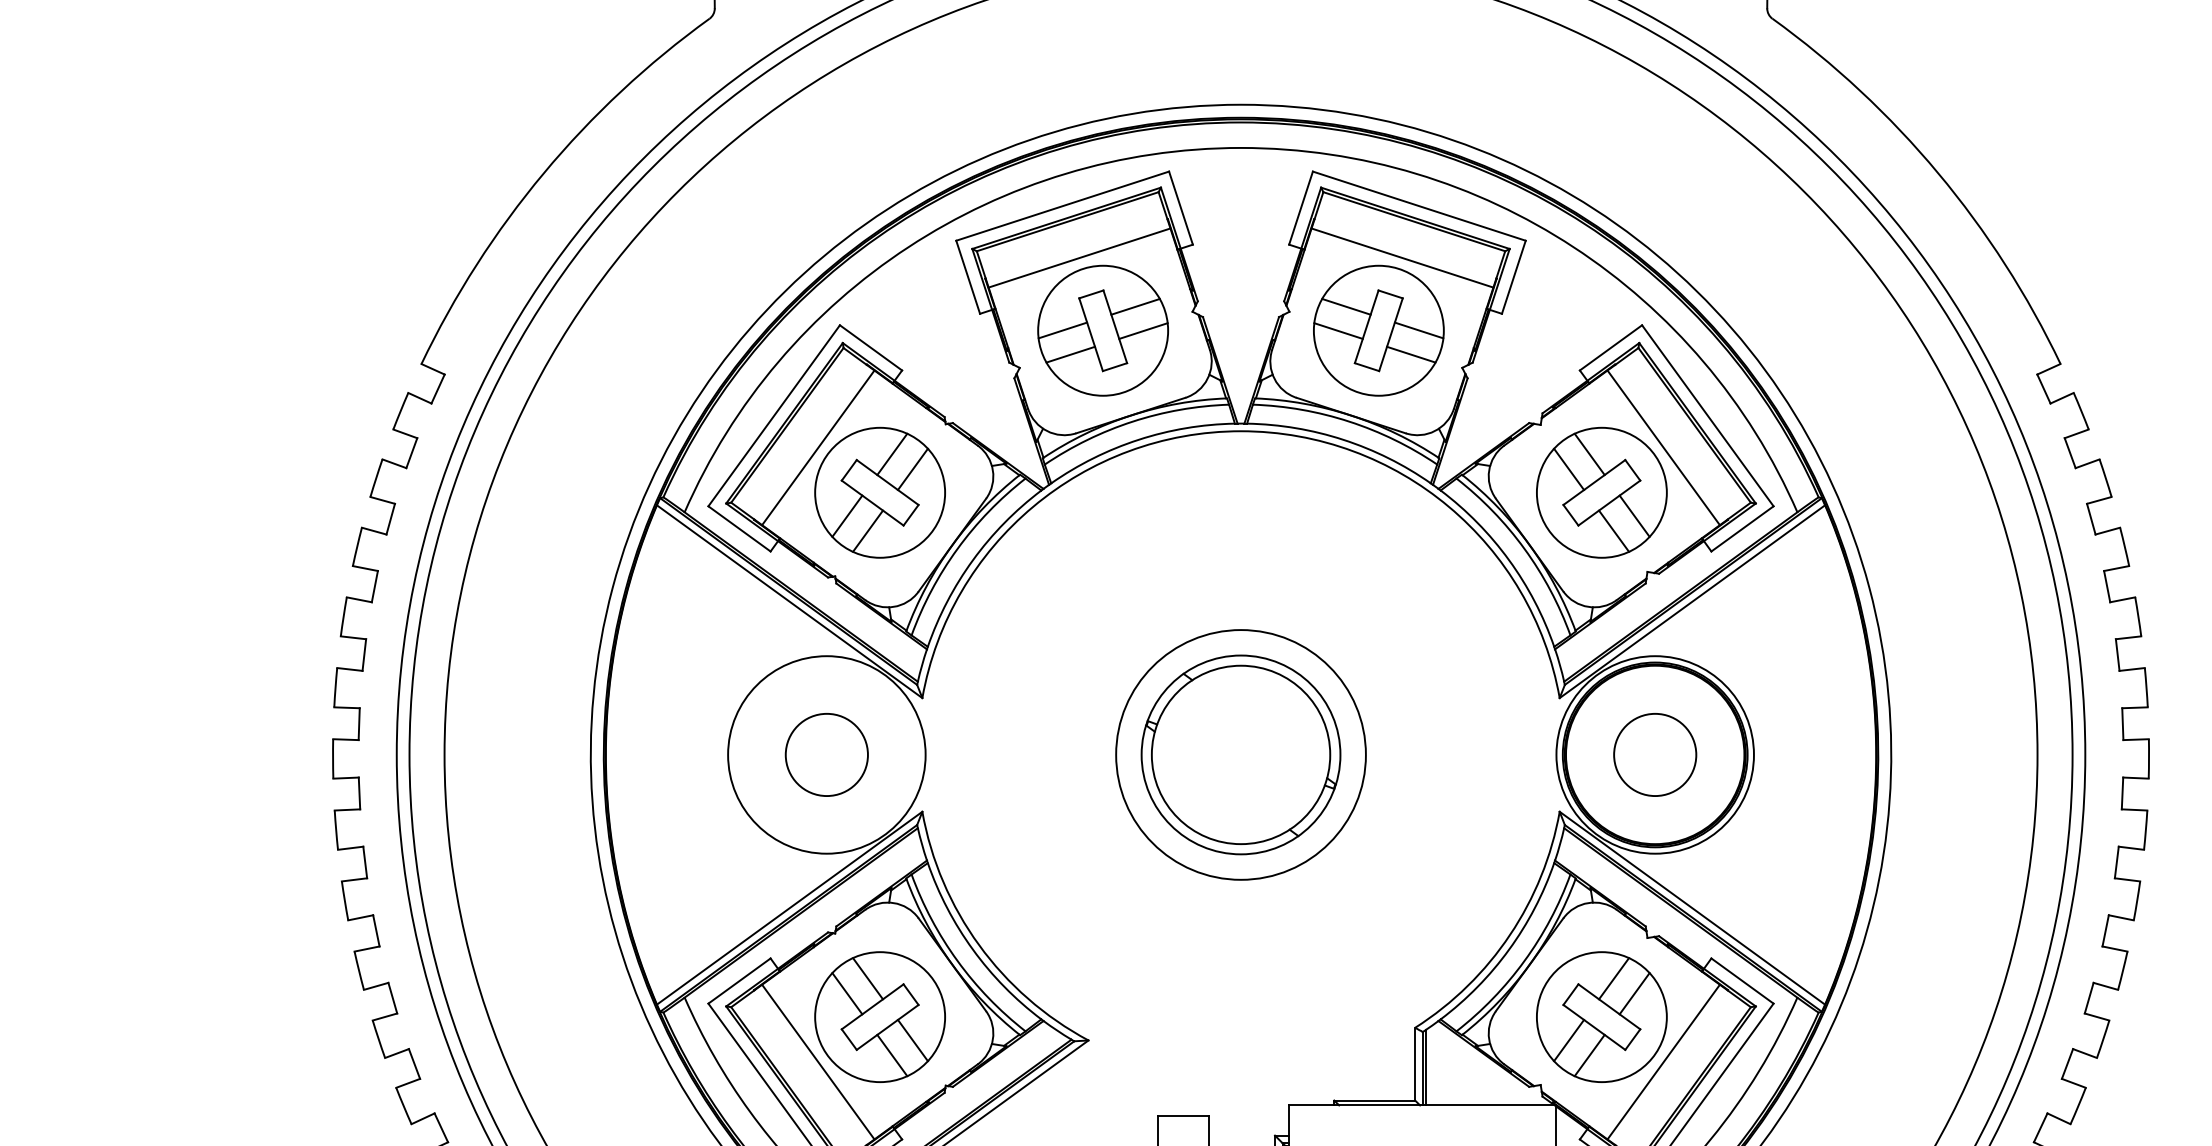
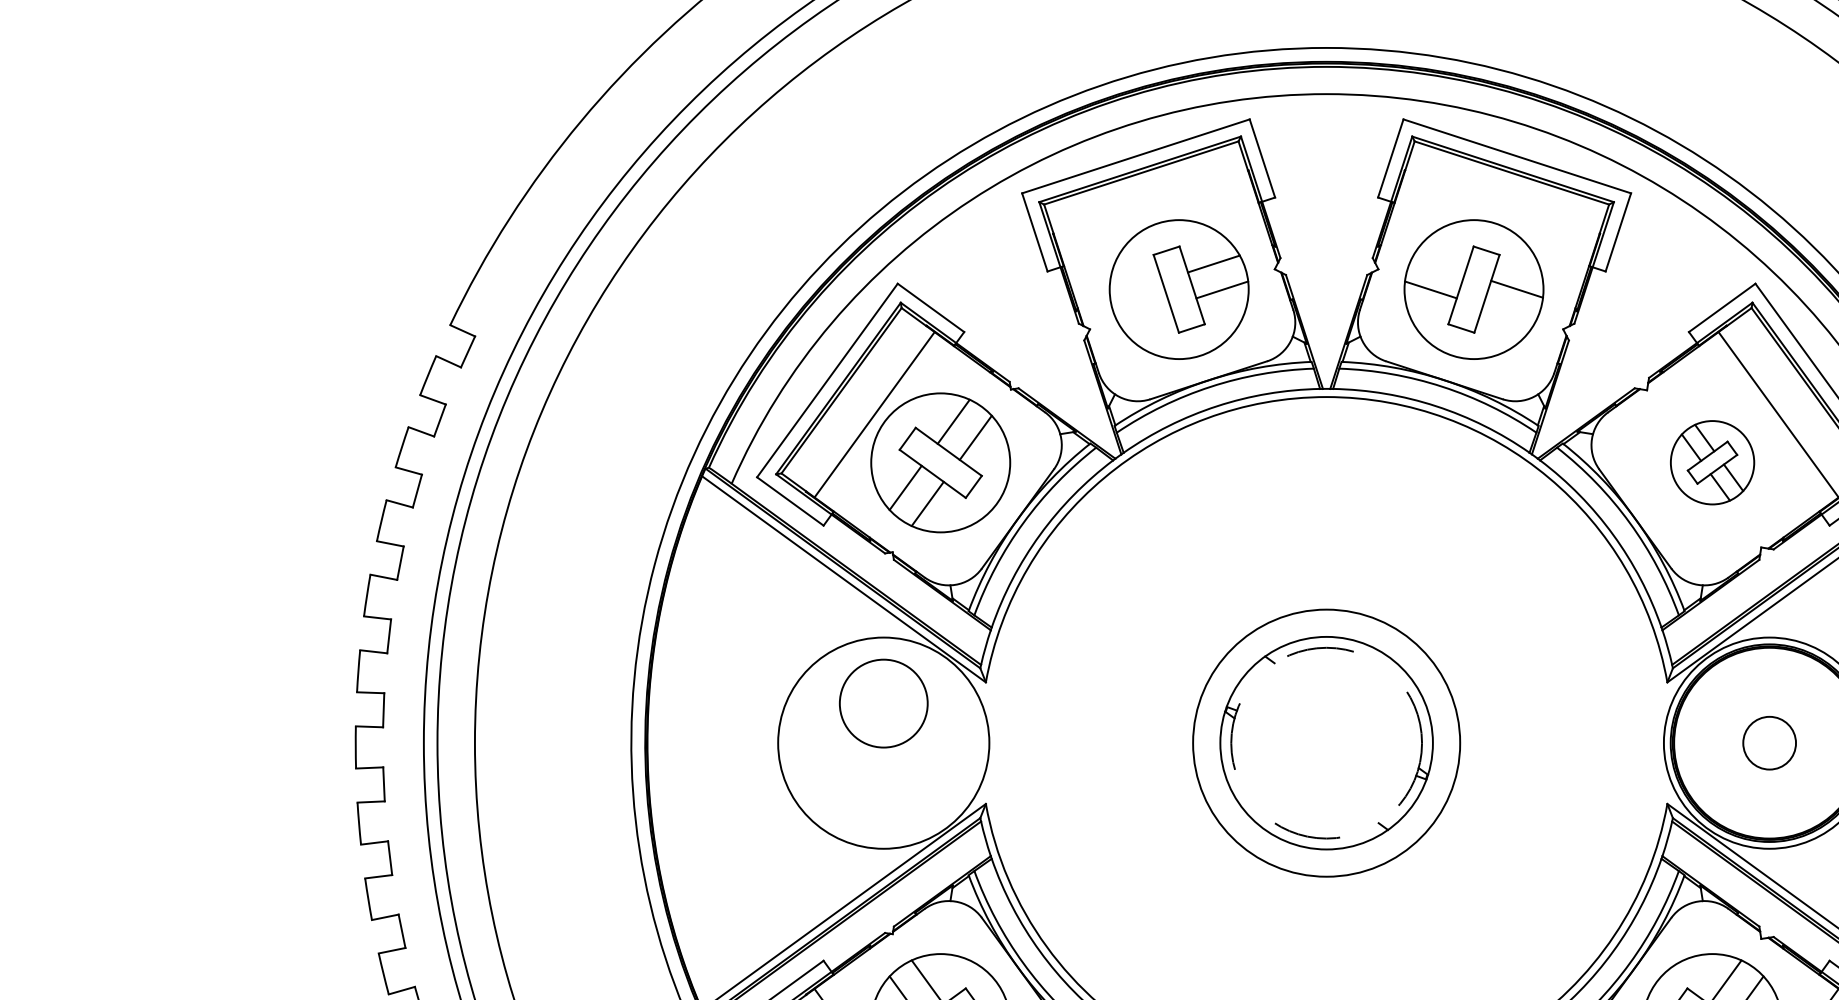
line: (1079, 257) -> (1153, 211), removed
line: (1402, 257) -> (1499, 211), removed
line: (1346, 306) -> (1439, 263), removed
line: (1062, 330) -> (1135, 289), removed
line: (1070, 354) -> (1144, 314), removed
line: (1411, 354) -> (1508, 314), removed
part: (1601, 492) -> (1712, 462), size x0.6
circle: (826, 754) -> (883, 703), moved
circle: (1240, 754) -> (1326, 742), solid -> dashed
circle: (1655, 754) -> (1769, 742), size x0.6

